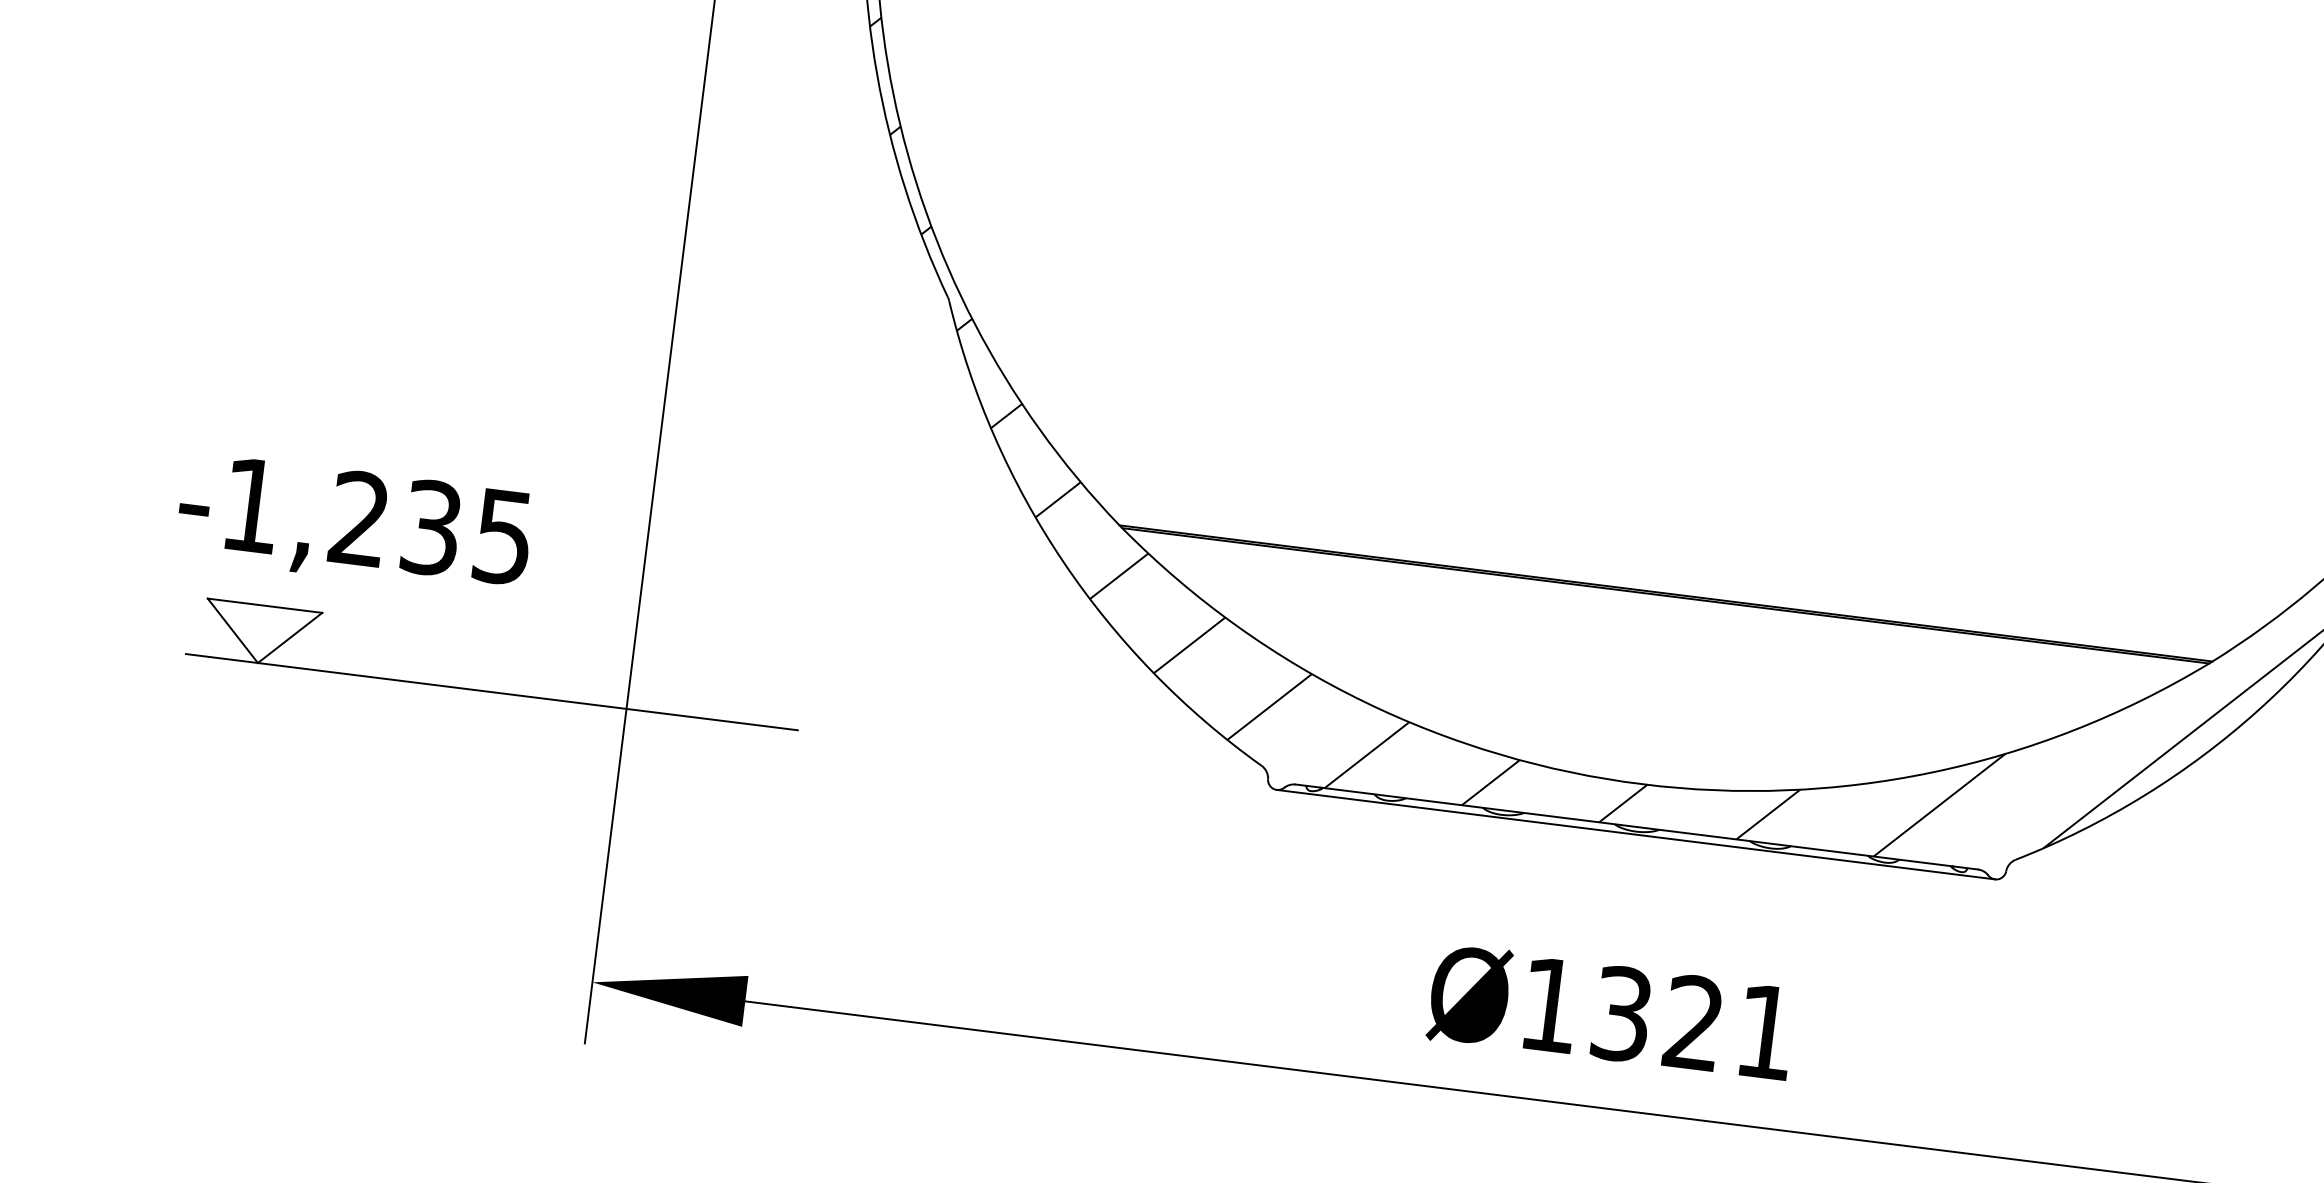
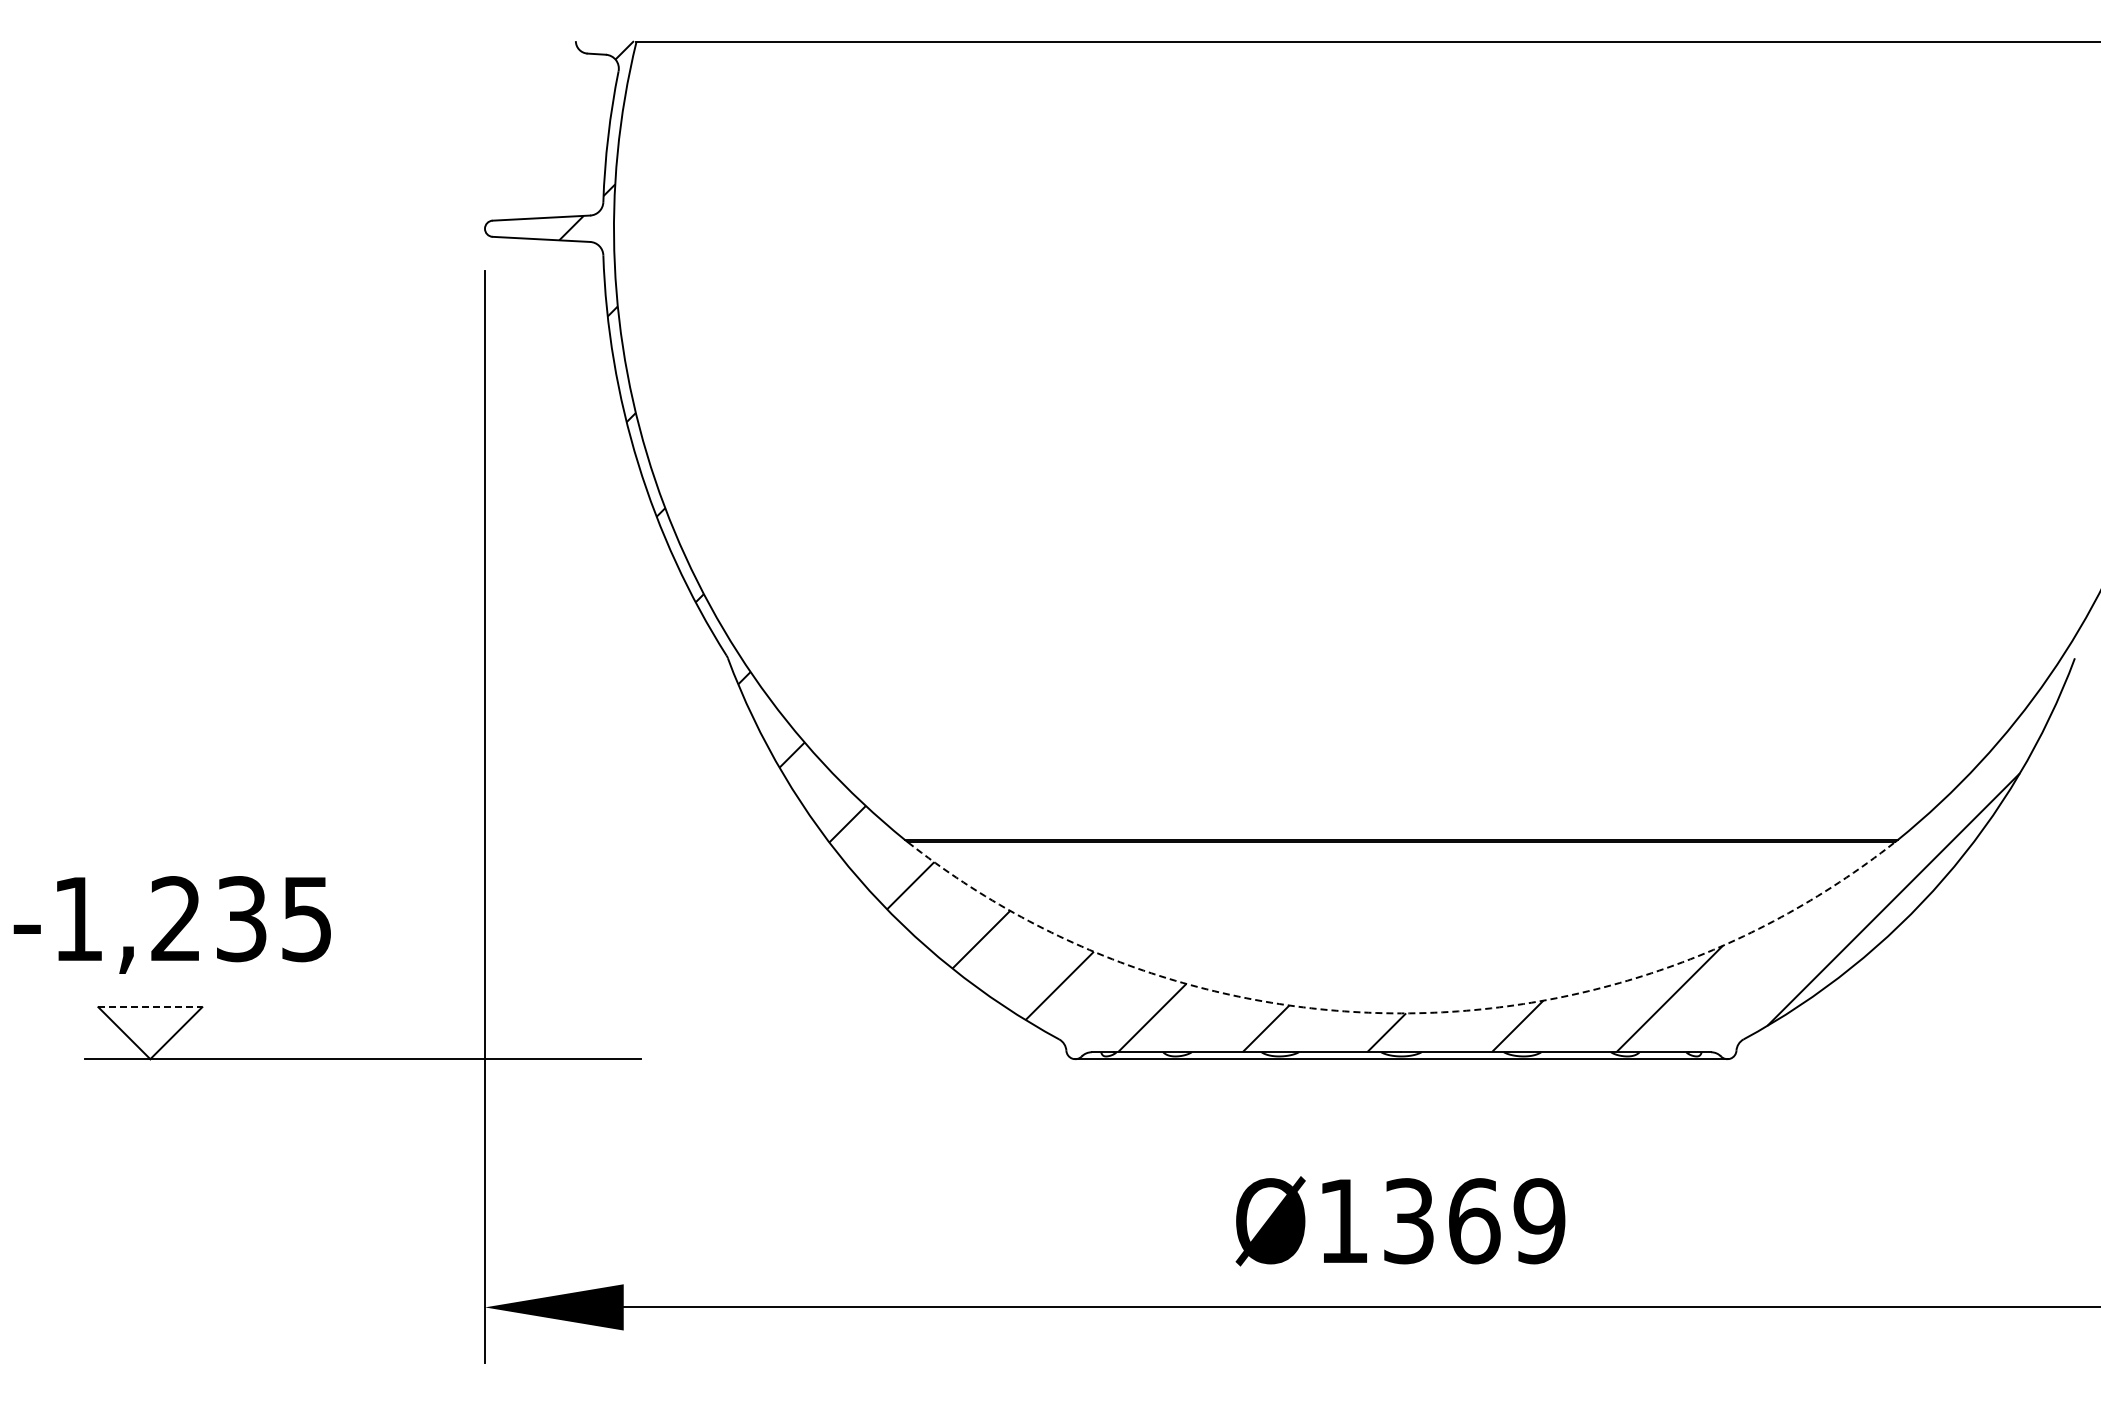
text: (353, 524) -> (171, 924), moved
line: (265, 606) -> (150, 1007), solid -> dashed
arc: (1642, 784) -> (1401, 1013), solid -> dashed
text: (1730, 1028) -> (1507, 1221), Ø1321 -> Ø1369

